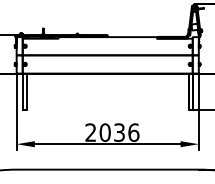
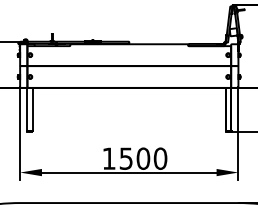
text: (112, 132) -> (134, 158), 2036 -> 1500

